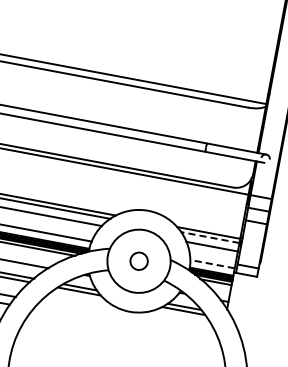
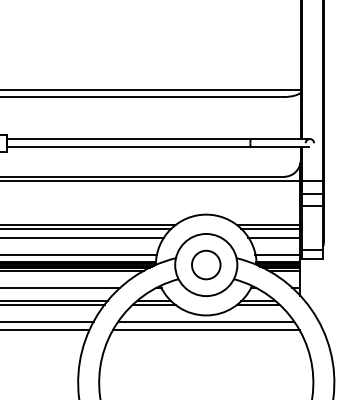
line: (209, 237) -> (270, 229), dashed -> solid
circle: (139, 260) -> (206, 264), size x1.67
line: (212, 264) -> (277, 254), dashed -> solid
line: (128, 317) -> (206, 321), added
line: (127, 326) -> (206, 330), added

